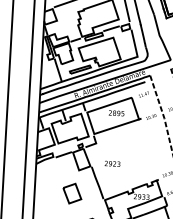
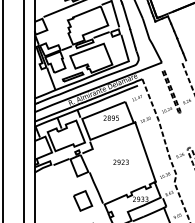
line: (149, 148) -> (145, 151), added
text: (112, 163) -> (120, 161), moved
part: (72, 193) -> (83, 200), moved

